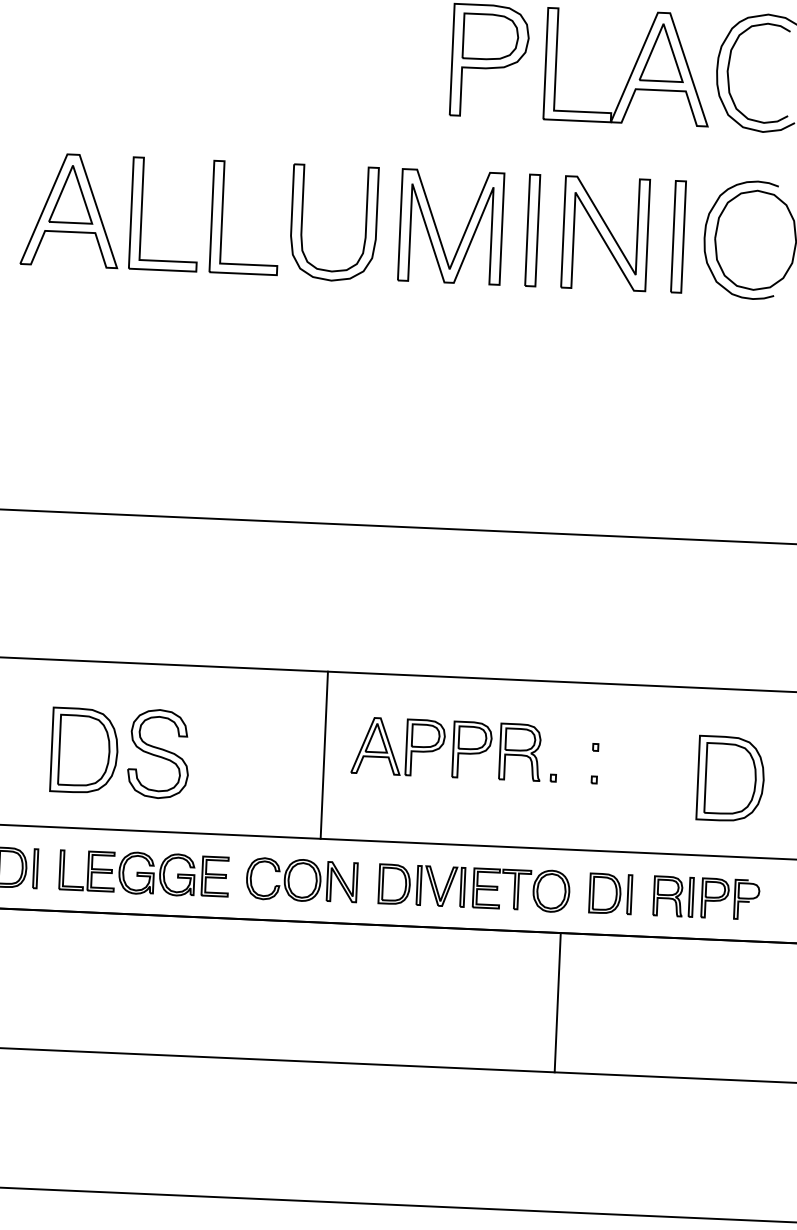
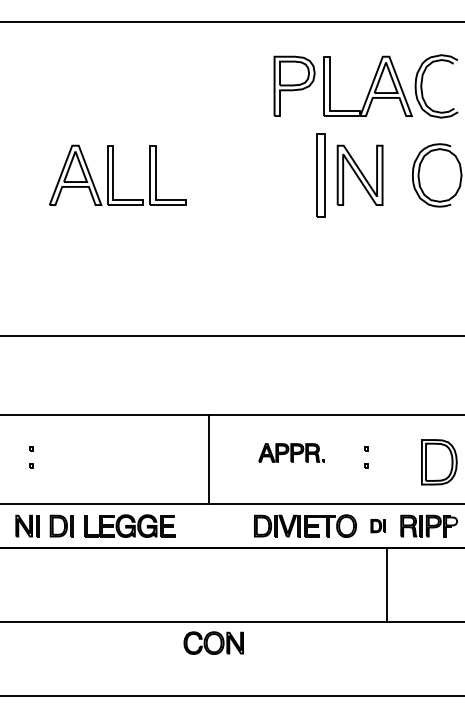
part: (303, 220) -> (199, 175), removed
part: (439, 230) -> (271, 177), removed
part: (533, 230) -> (321, 175), size x1.4
part: (677, 237) -> (398, 175), removed
part: (454, 748) -> (291, 452), size x0.6
part: (118, 752) -> (113, 462), removed
line: (323, 754) -> (208, 458), moved
part: (301, 879) -> (213, 642), moved
part: (609, 892) -> (377, 525), size x0.6
line: (557, 1003) -> (386, 585), moved

